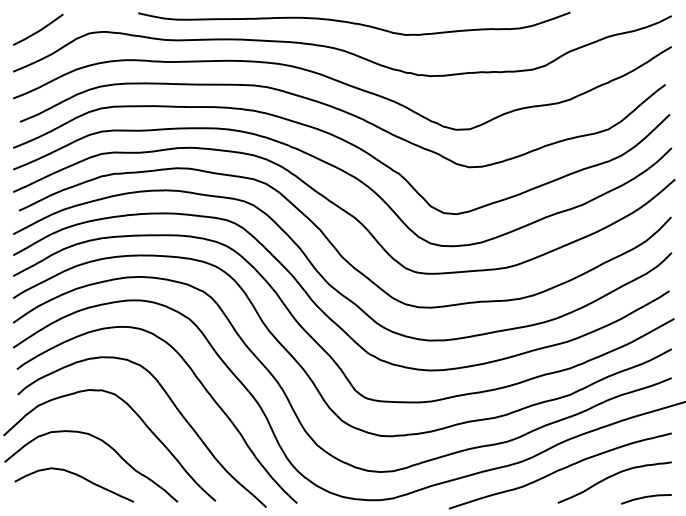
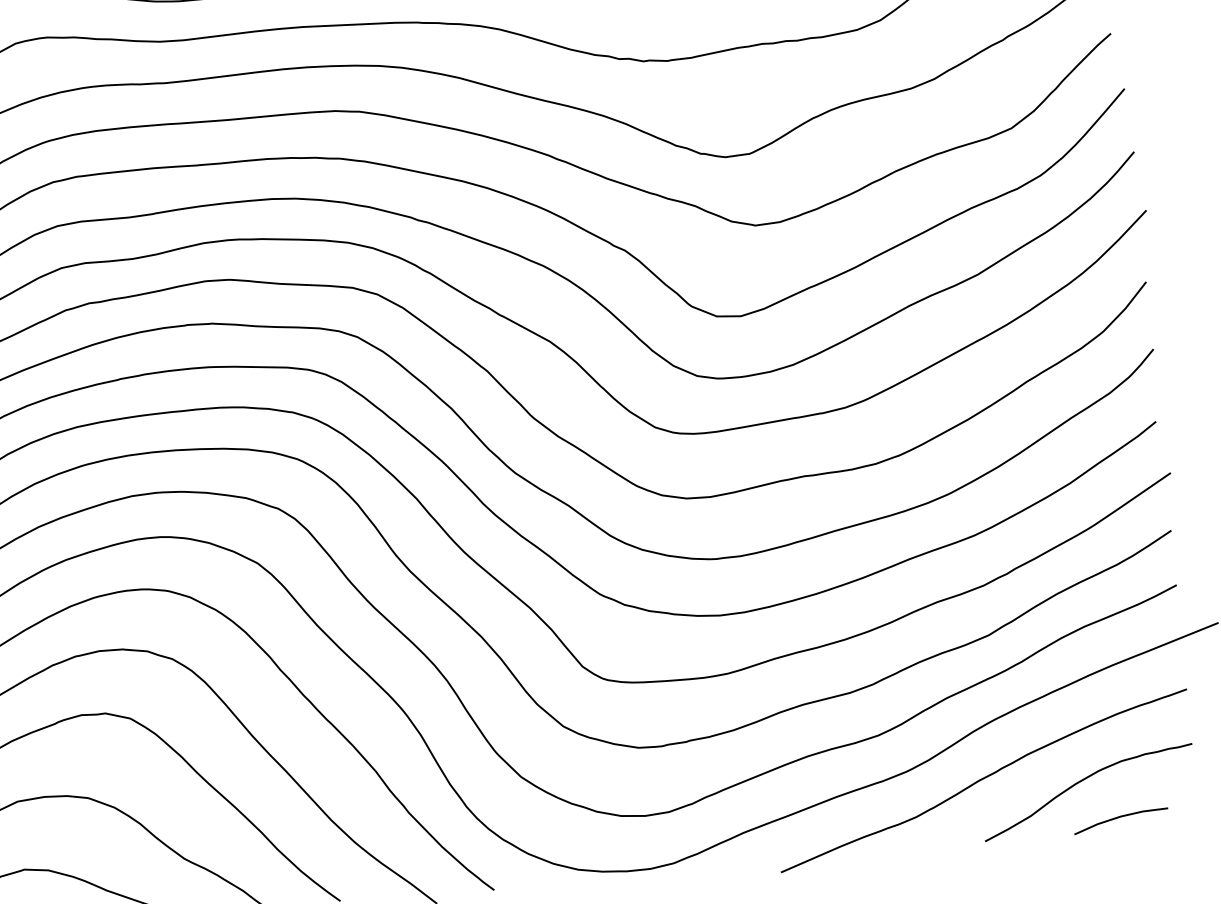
line: (646, 497) -> (1121, 817), moved

